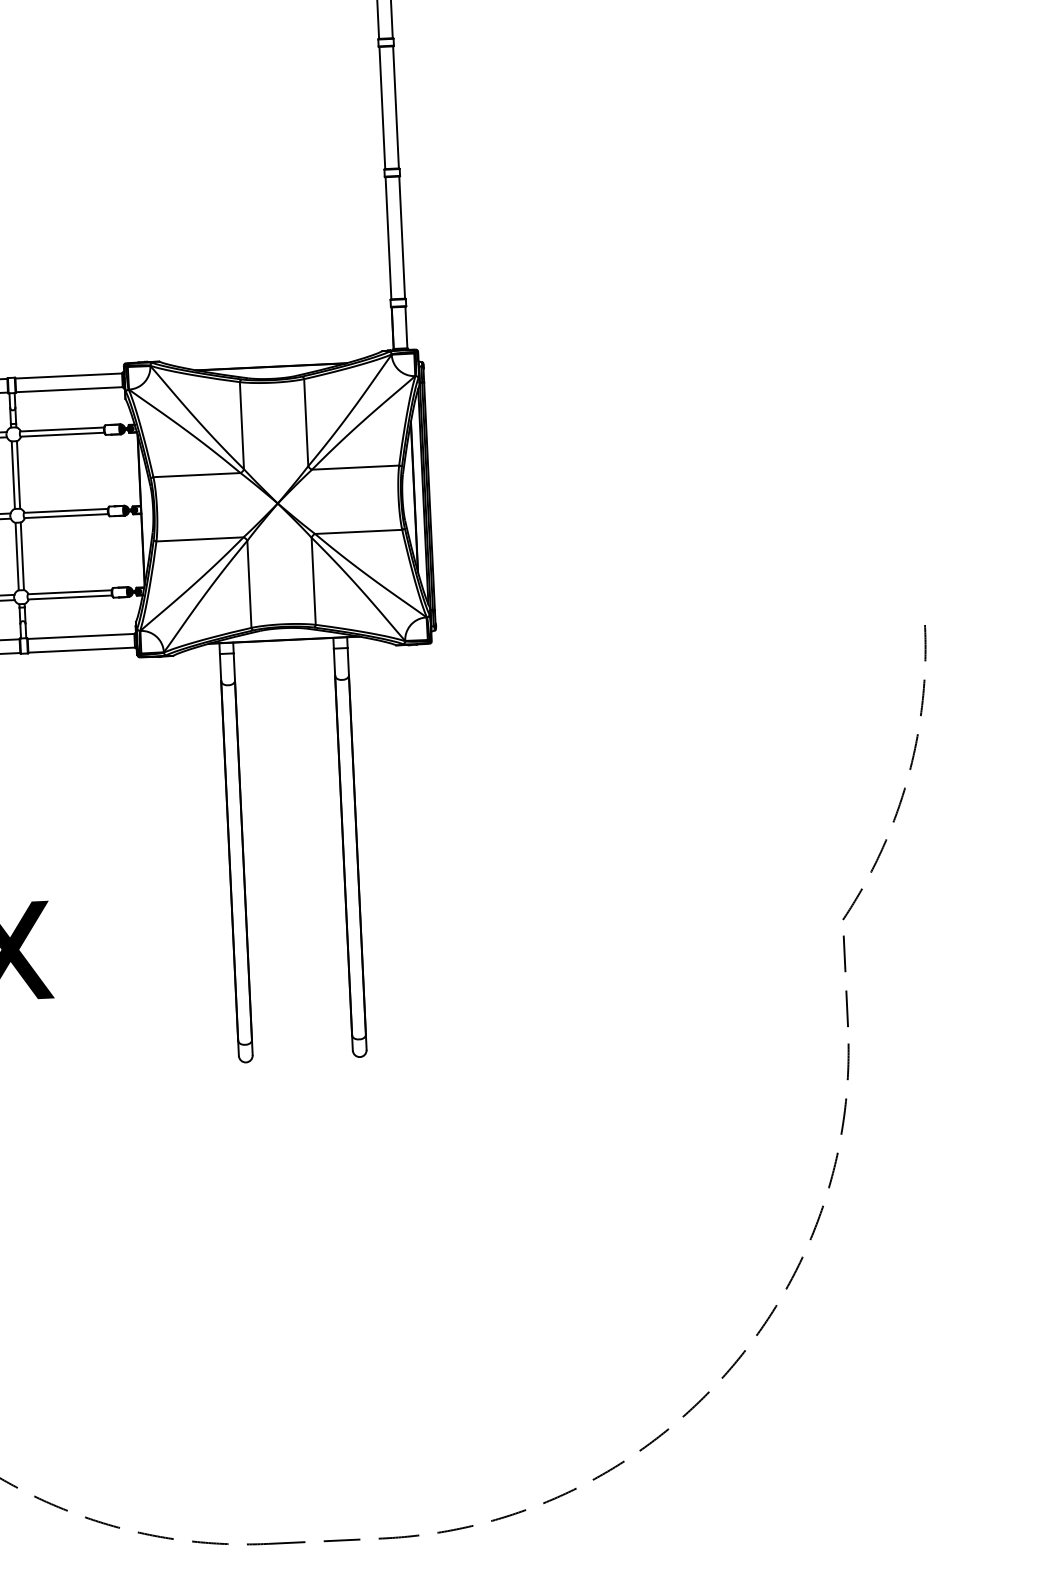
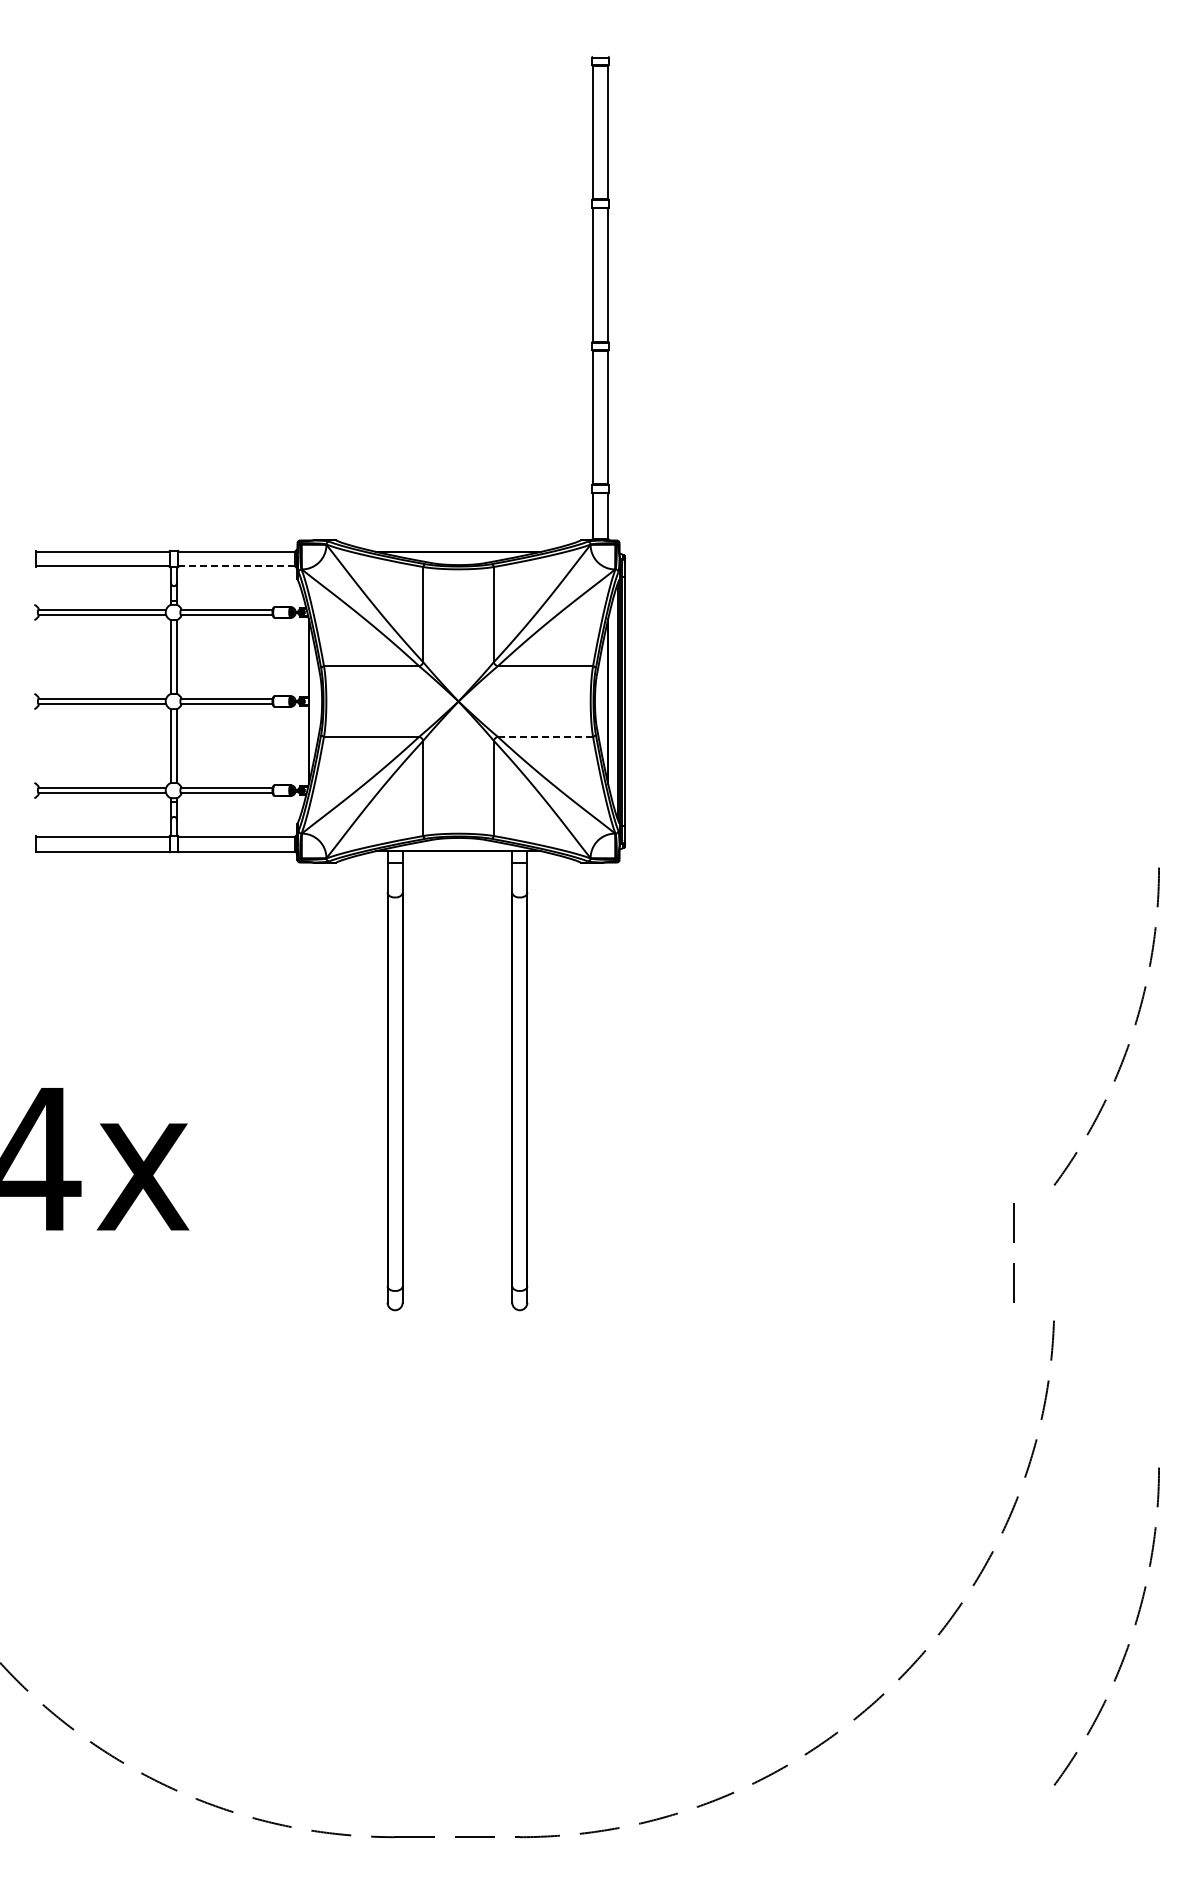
line: (69, 389) -> (236, 566), solid -> dashed
line: (358, 531) -> (545, 736), solid -> dashed
line: (844, 972) -> (1013, 1242), moved
arc: (935, 1317) -> (1134, 1624), added

